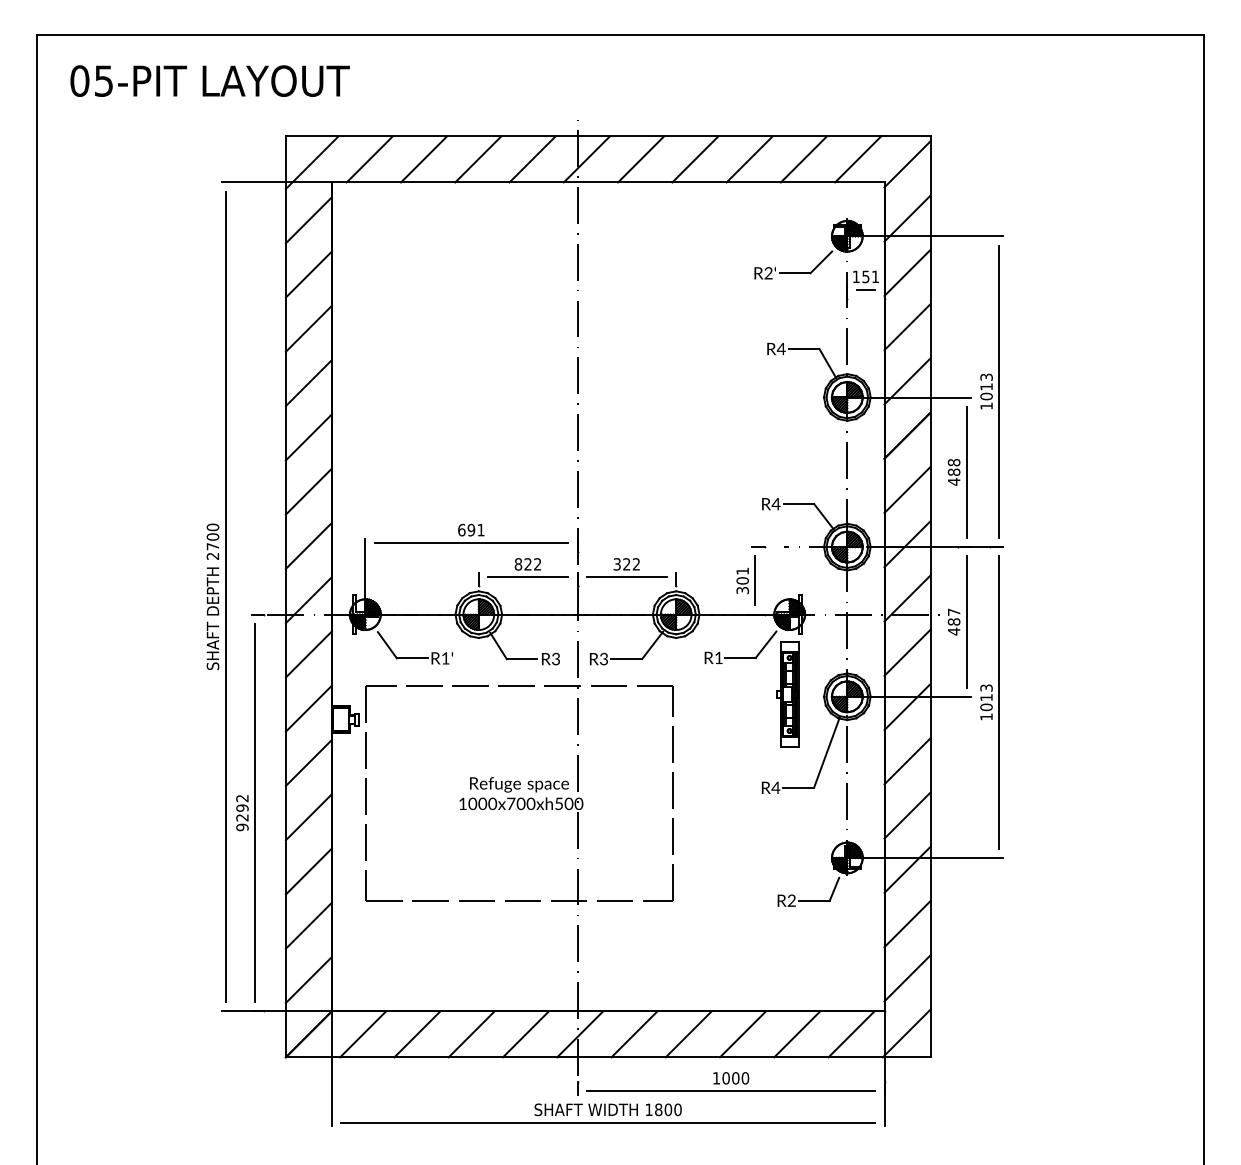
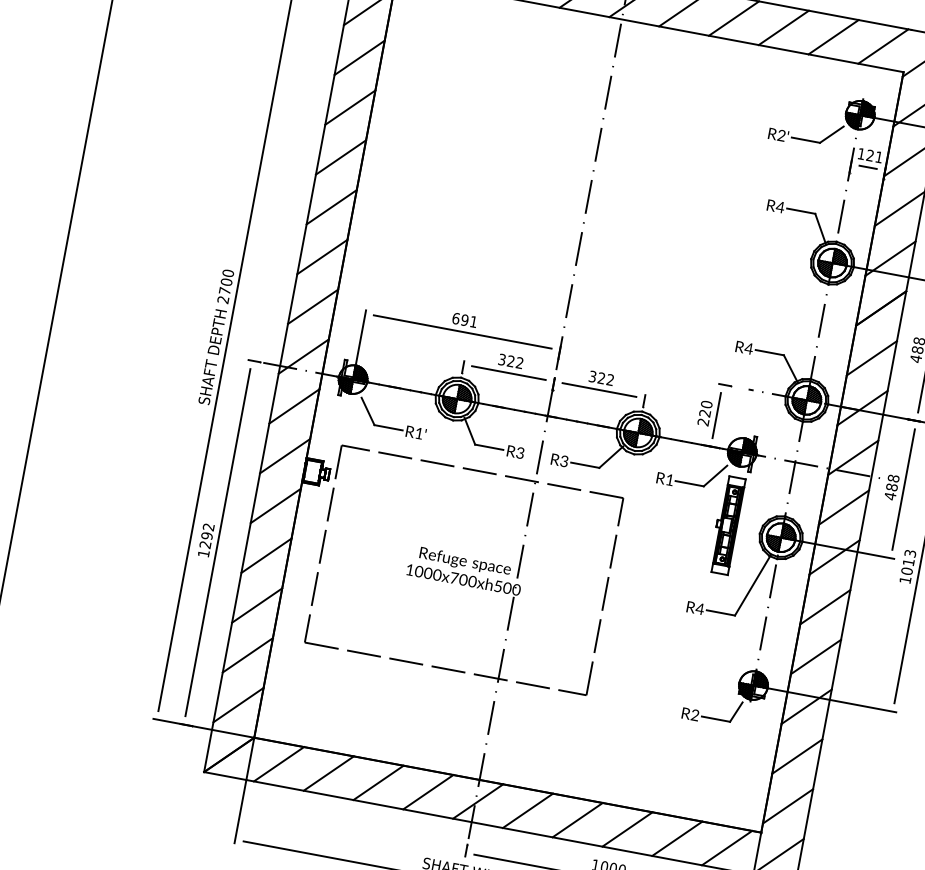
text: (865, 276) -> (869, 155), 151 -> 121
text: (518, 564) -> (502, 359), 822 -> 322
text: (742, 580) -> (704, 413), 301 -> 220
text: (953, 611) -> (893, 477), 487 -> 488
text: (242, 827) -> (203, 553), 9292 -> 1292

